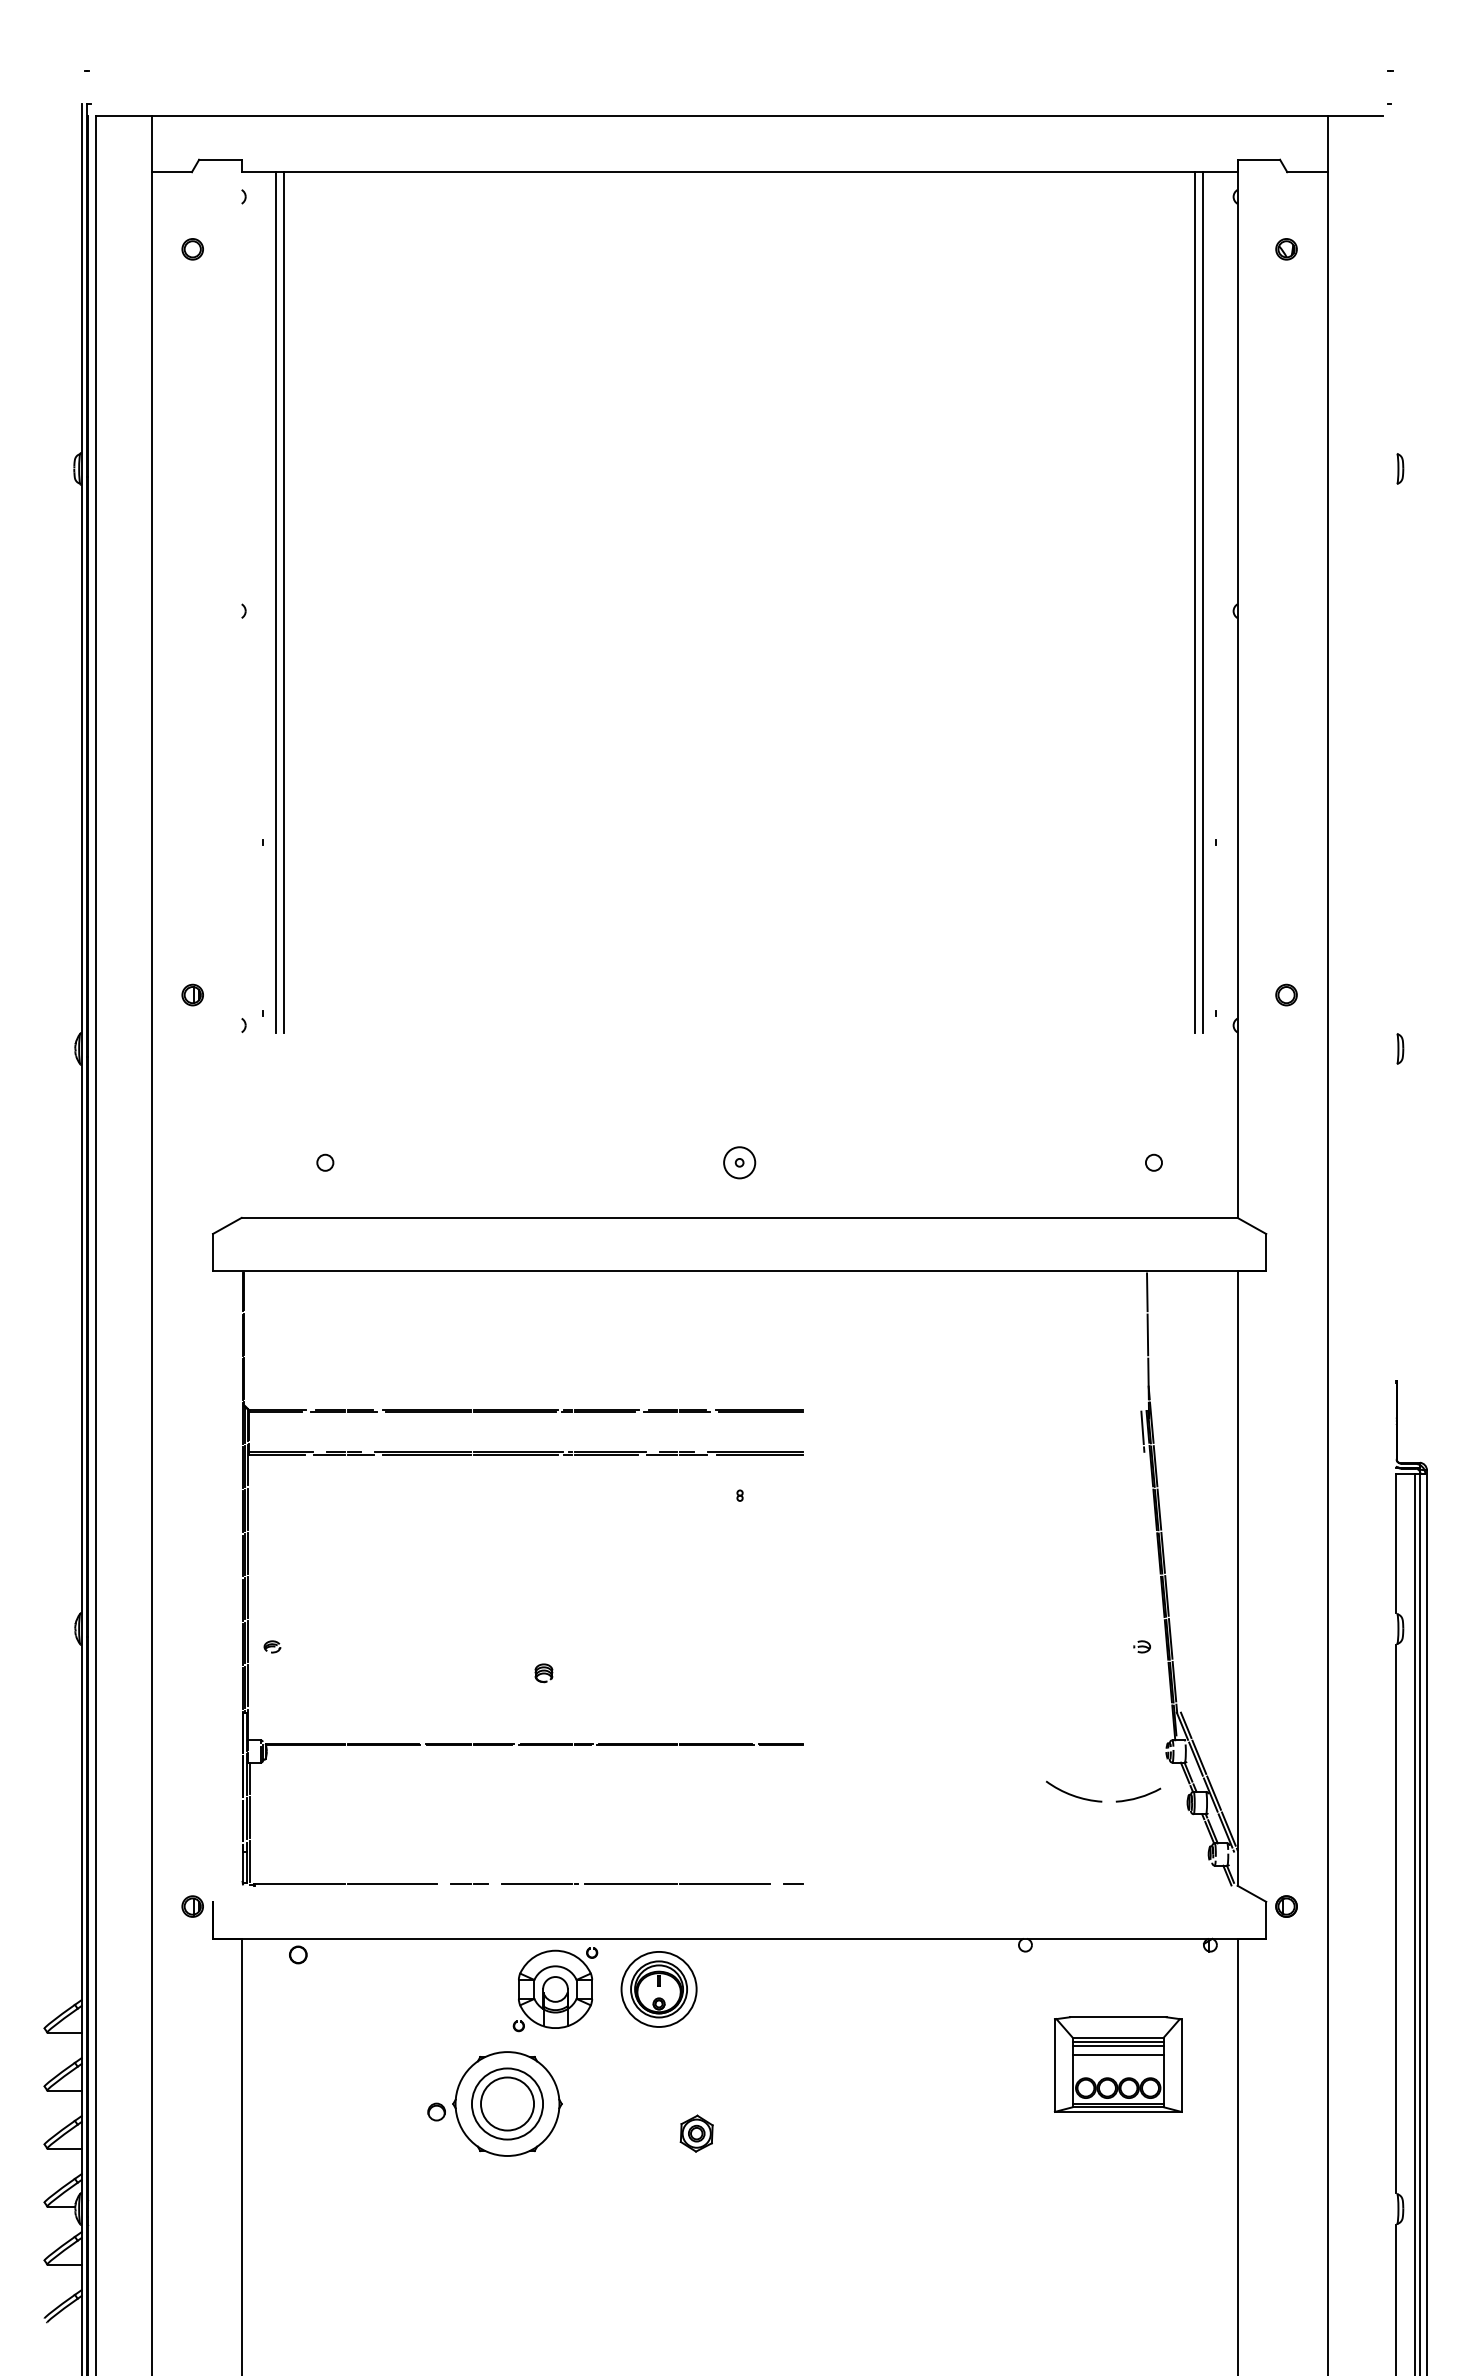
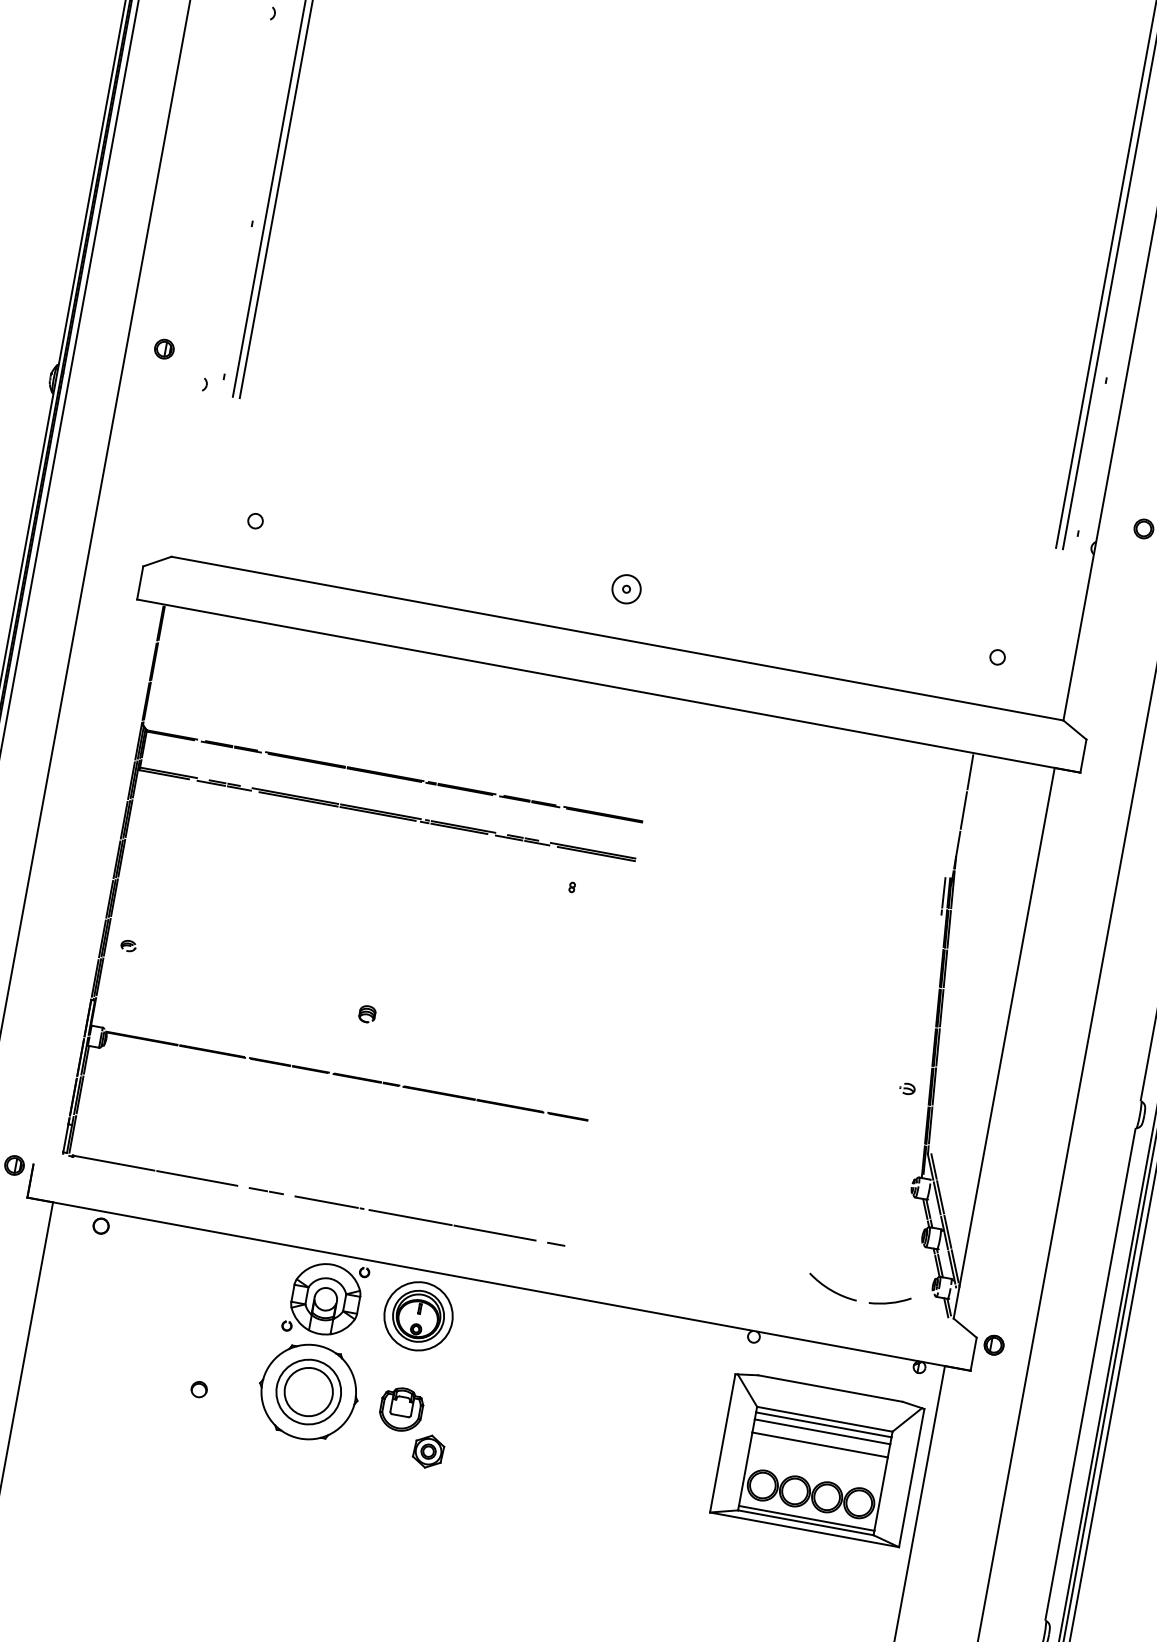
part: (1101, 1800) -> (856, 1299), moved
part: (1117, 2064) -> (816, 1458), size x1.67
part: (658, 2093) -> (400, 1409), added
part: (507, 2103) -> (308, 1391), moved

